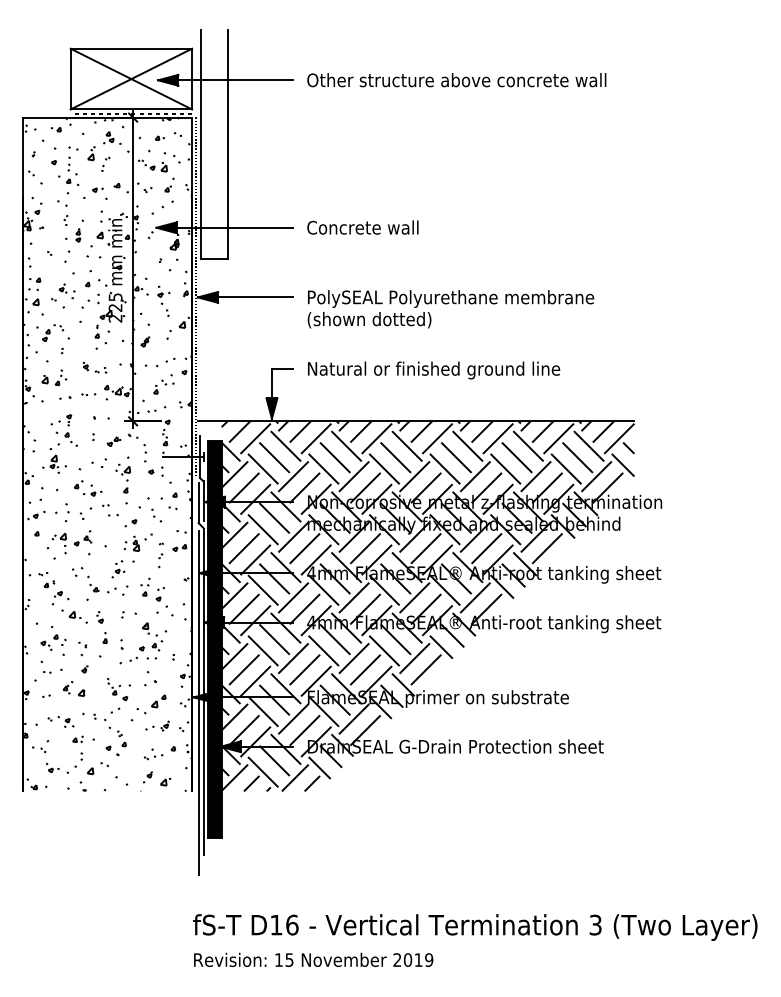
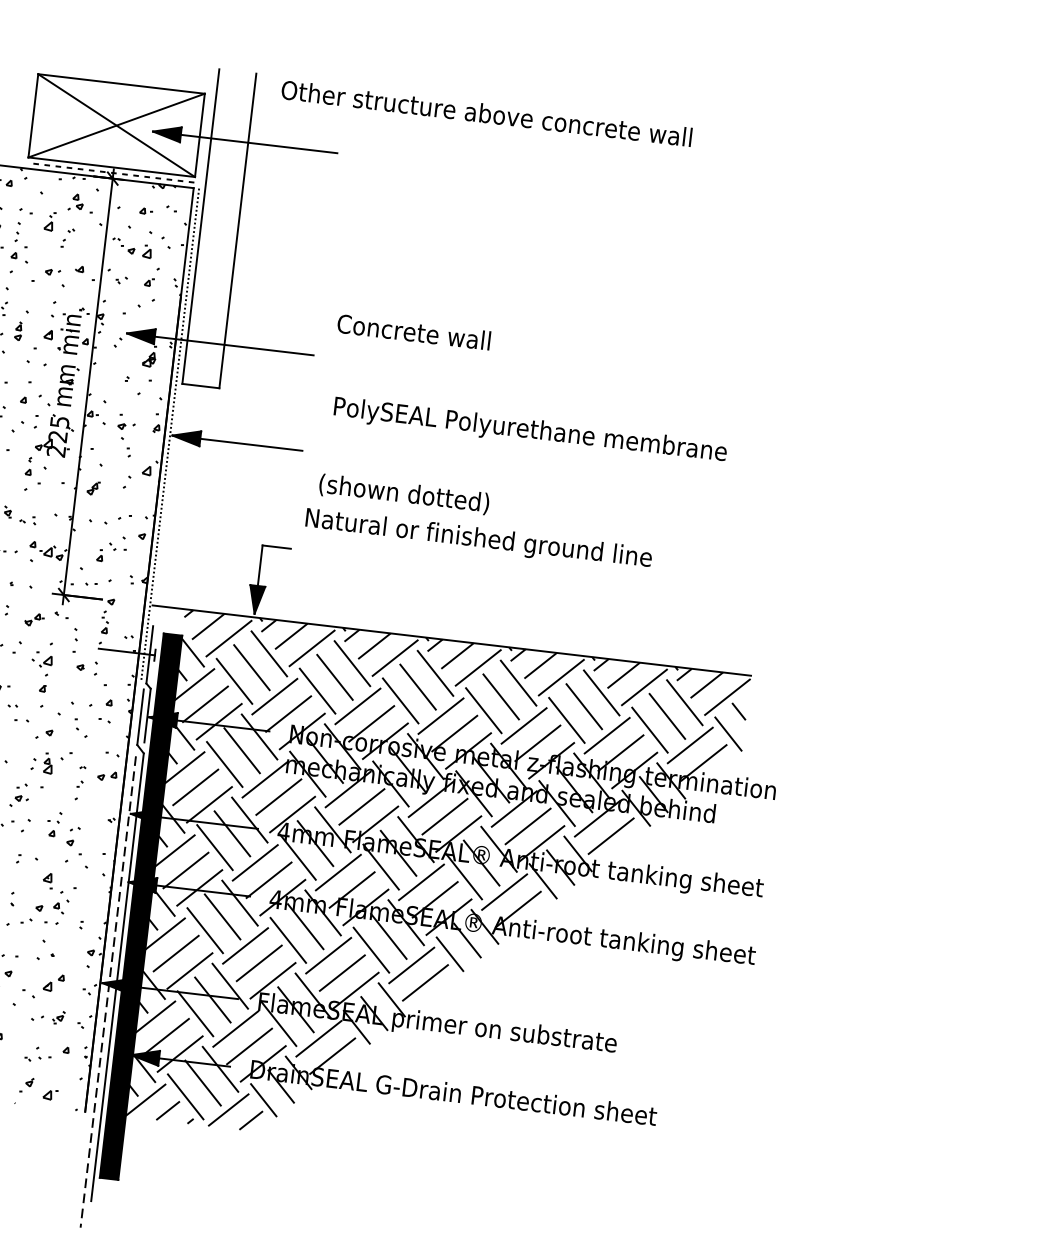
text: (456, 80) -> (486, 114), moved
text: (362, 227) -> (413, 331), moved
text: (451, 298) -> (531, 430), moved
text: (434, 370) -> (479, 539), moved
line: (198, 703) -> (108, 992), solid -> dashed

